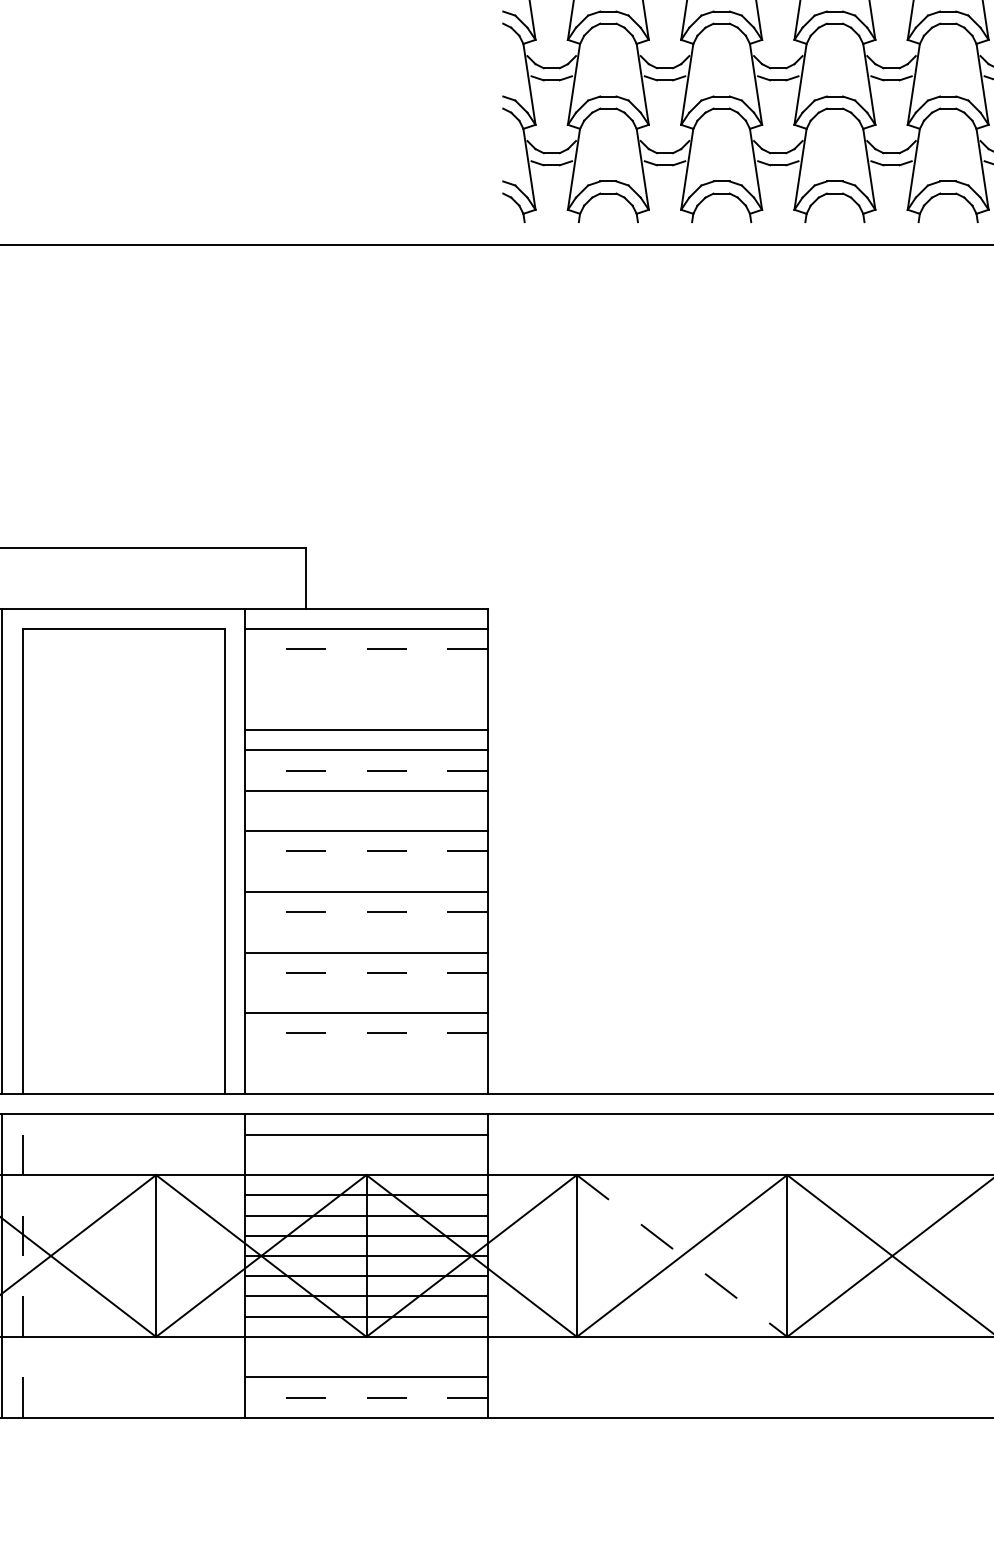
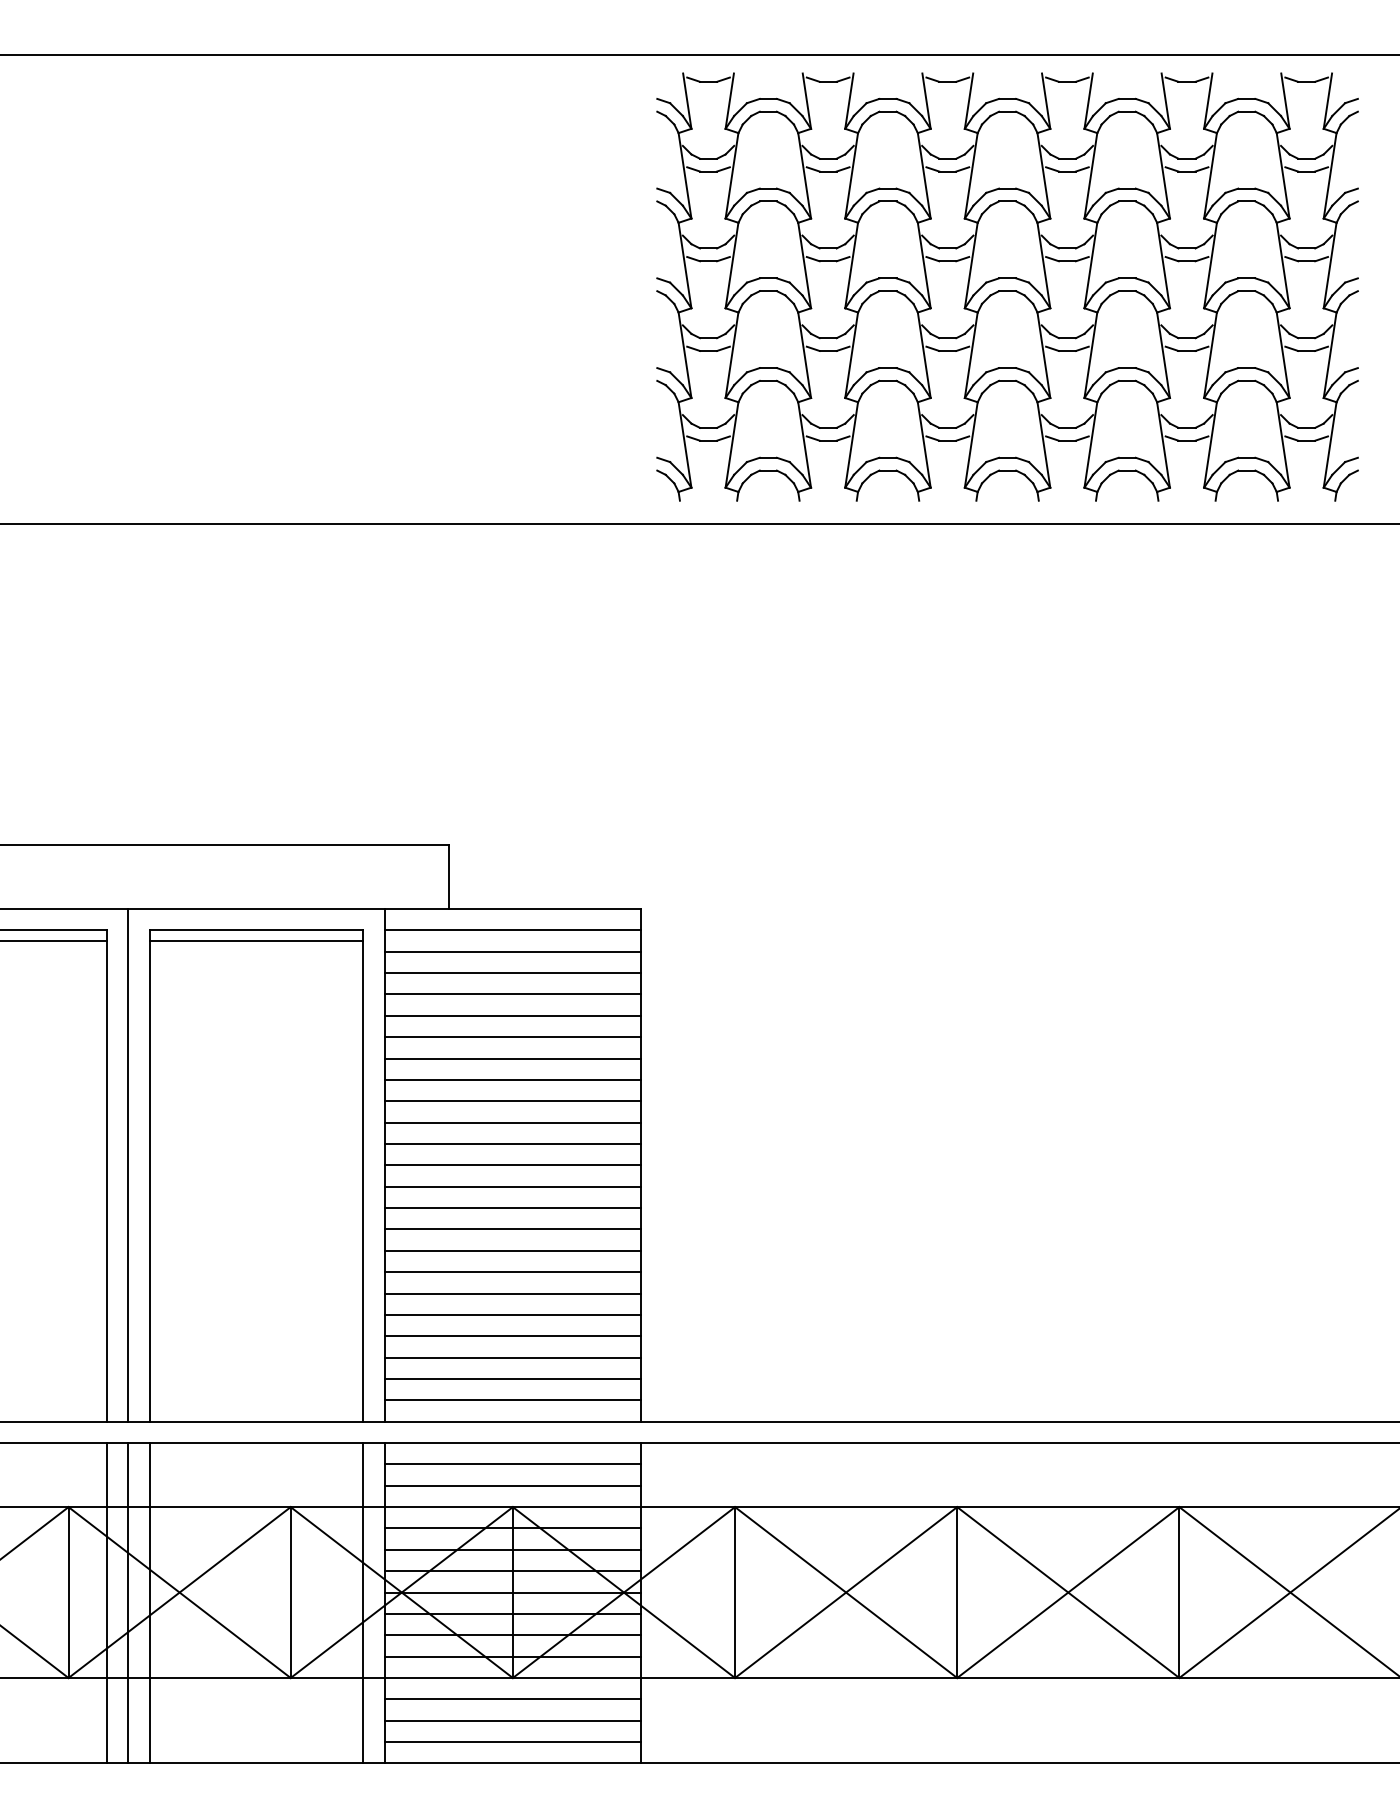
line: (123, 639) -> (256, 941), added
line: (366, 648) -> (512, 951), dashed -> solid
line: (366, 669) -> (512, 973), added
line: (366, 689) -> (512, 994), added
line: (366, 709) -> (512, 1015), added
line: (366, 770) -> (512, 1079), dashed -> solid
line: (366, 810) -> (512, 1122), added
line: (366, 851) -> (512, 1165), dashed -> solid
line: (366, 871) -> (512, 1186), added
line: (366, 912) -> (512, 1229), dashed -> solid
line: (366, 932) -> (512, 1250), added
line: (366, 972) -> (512, 1293), dashed -> solid
line: (366, 992) -> (512, 1314), added
line: (366, 1033) -> (512, 1357), dashed -> solid
line: (366, 1053) -> (512, 1378), added
line: (366, 1074) -> (512, 1400), added
line: (366, 1154) -> (512, 1485), added
line: (682, 1255) -> (846, 1592), dashed -> solid
line: (22, 1265) -> (149, 1602), dashed -> solid
line: (225, 1266) -> (363, 1603), added
line: (366, 1357) -> (512, 1699), added
line: (366, 1397) -> (512, 1742), dashed -> solid

